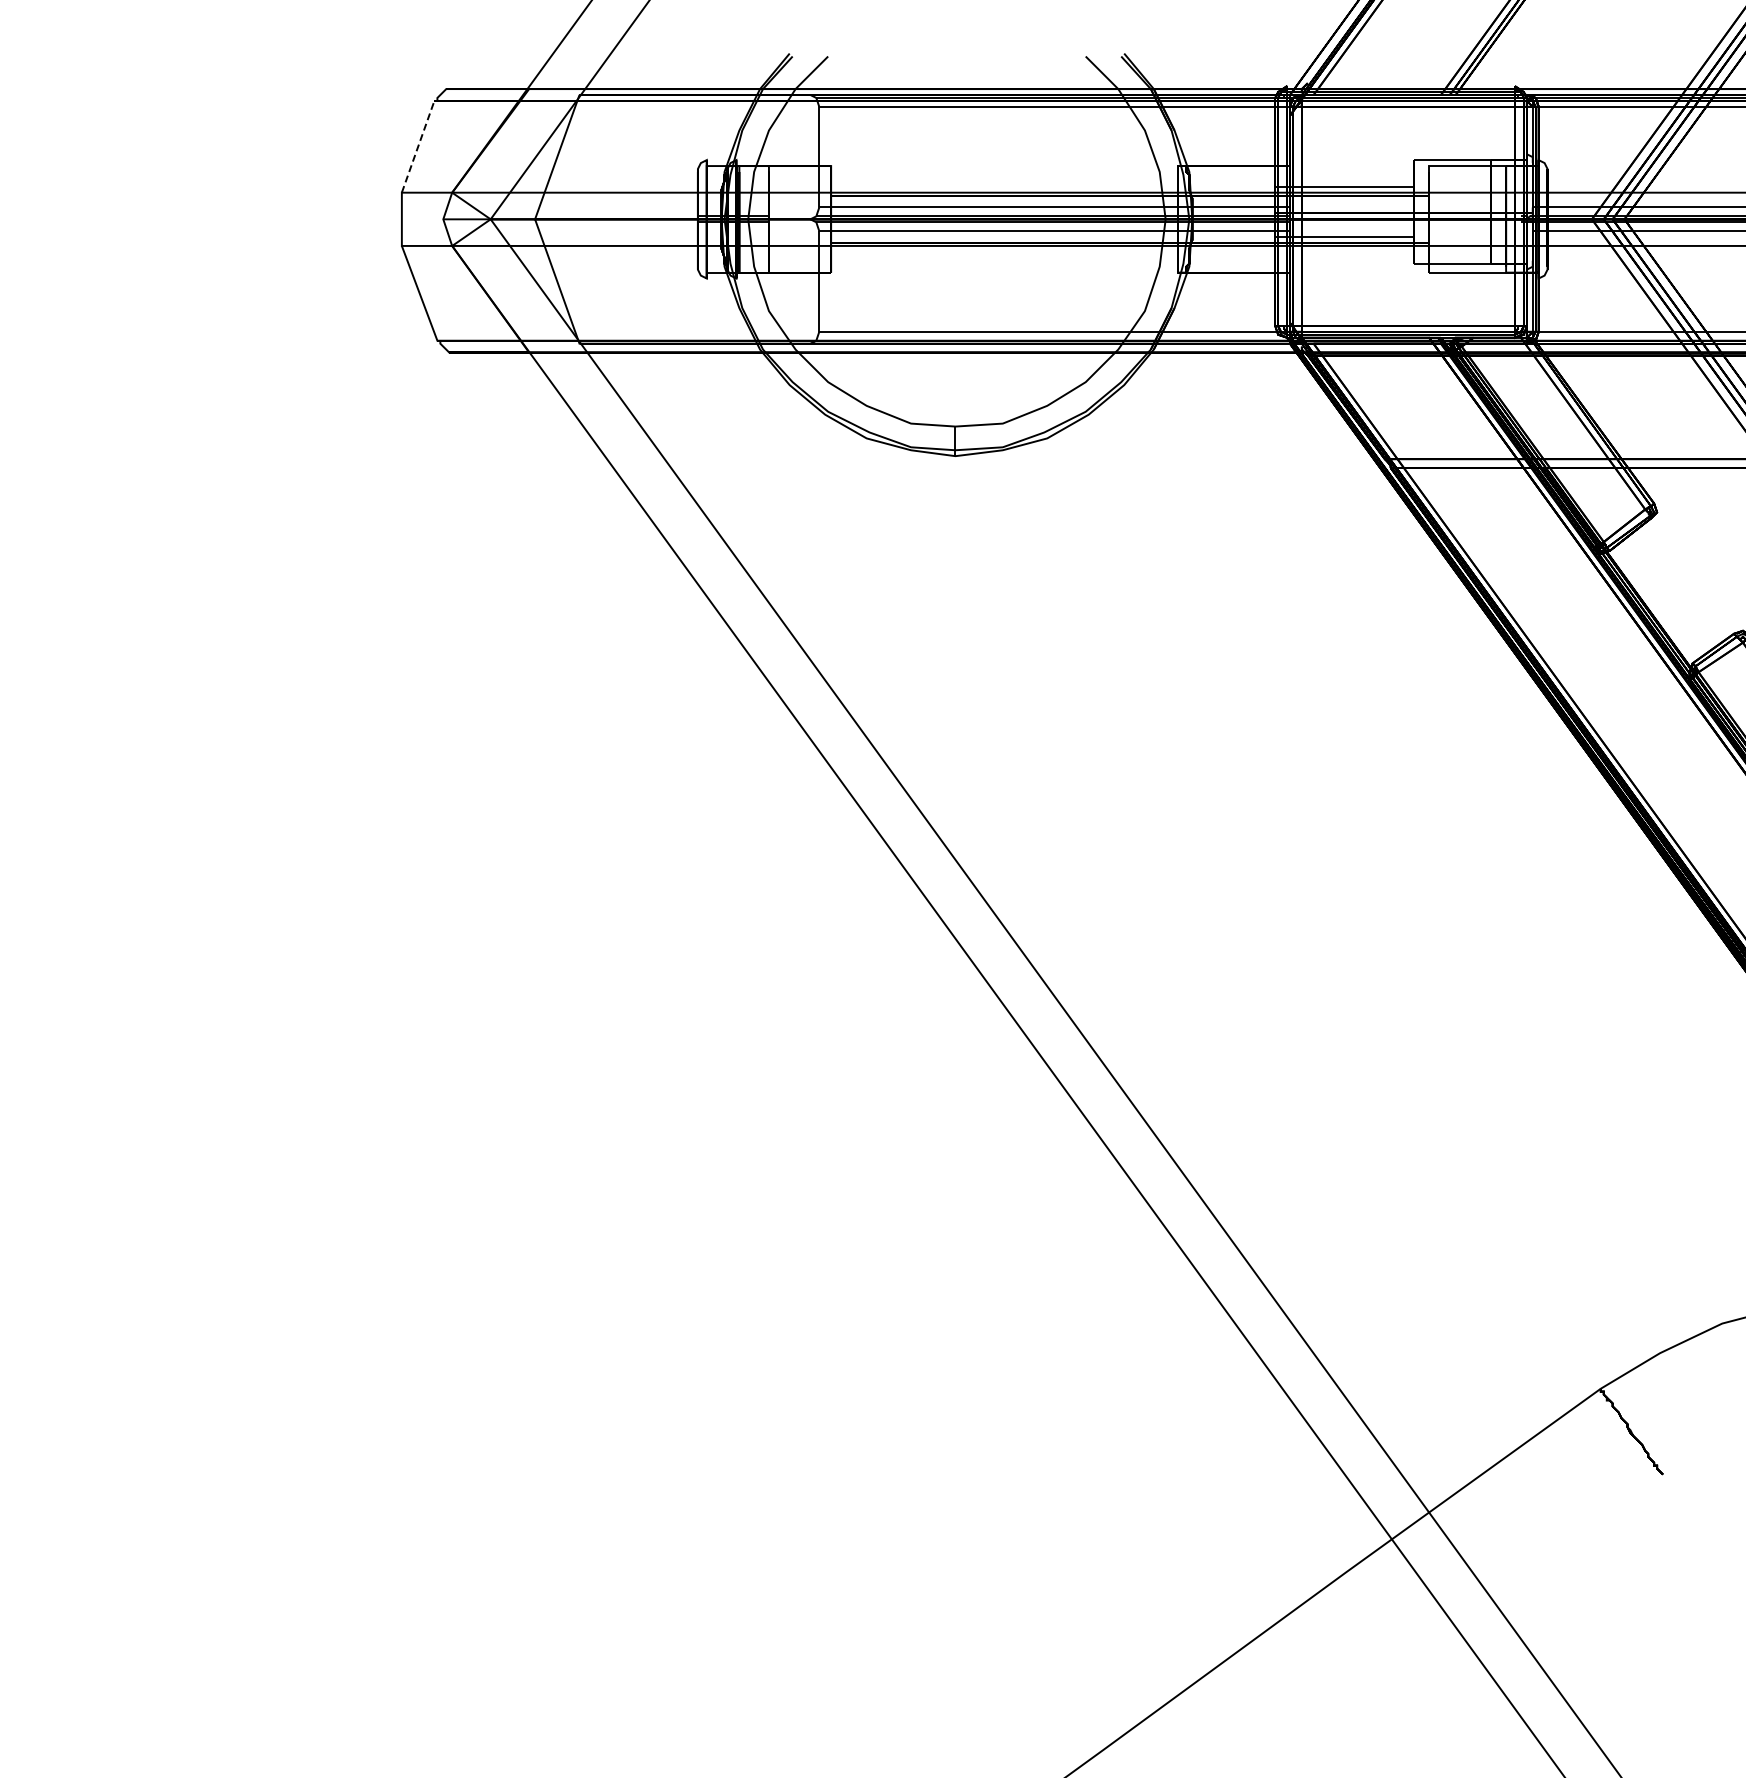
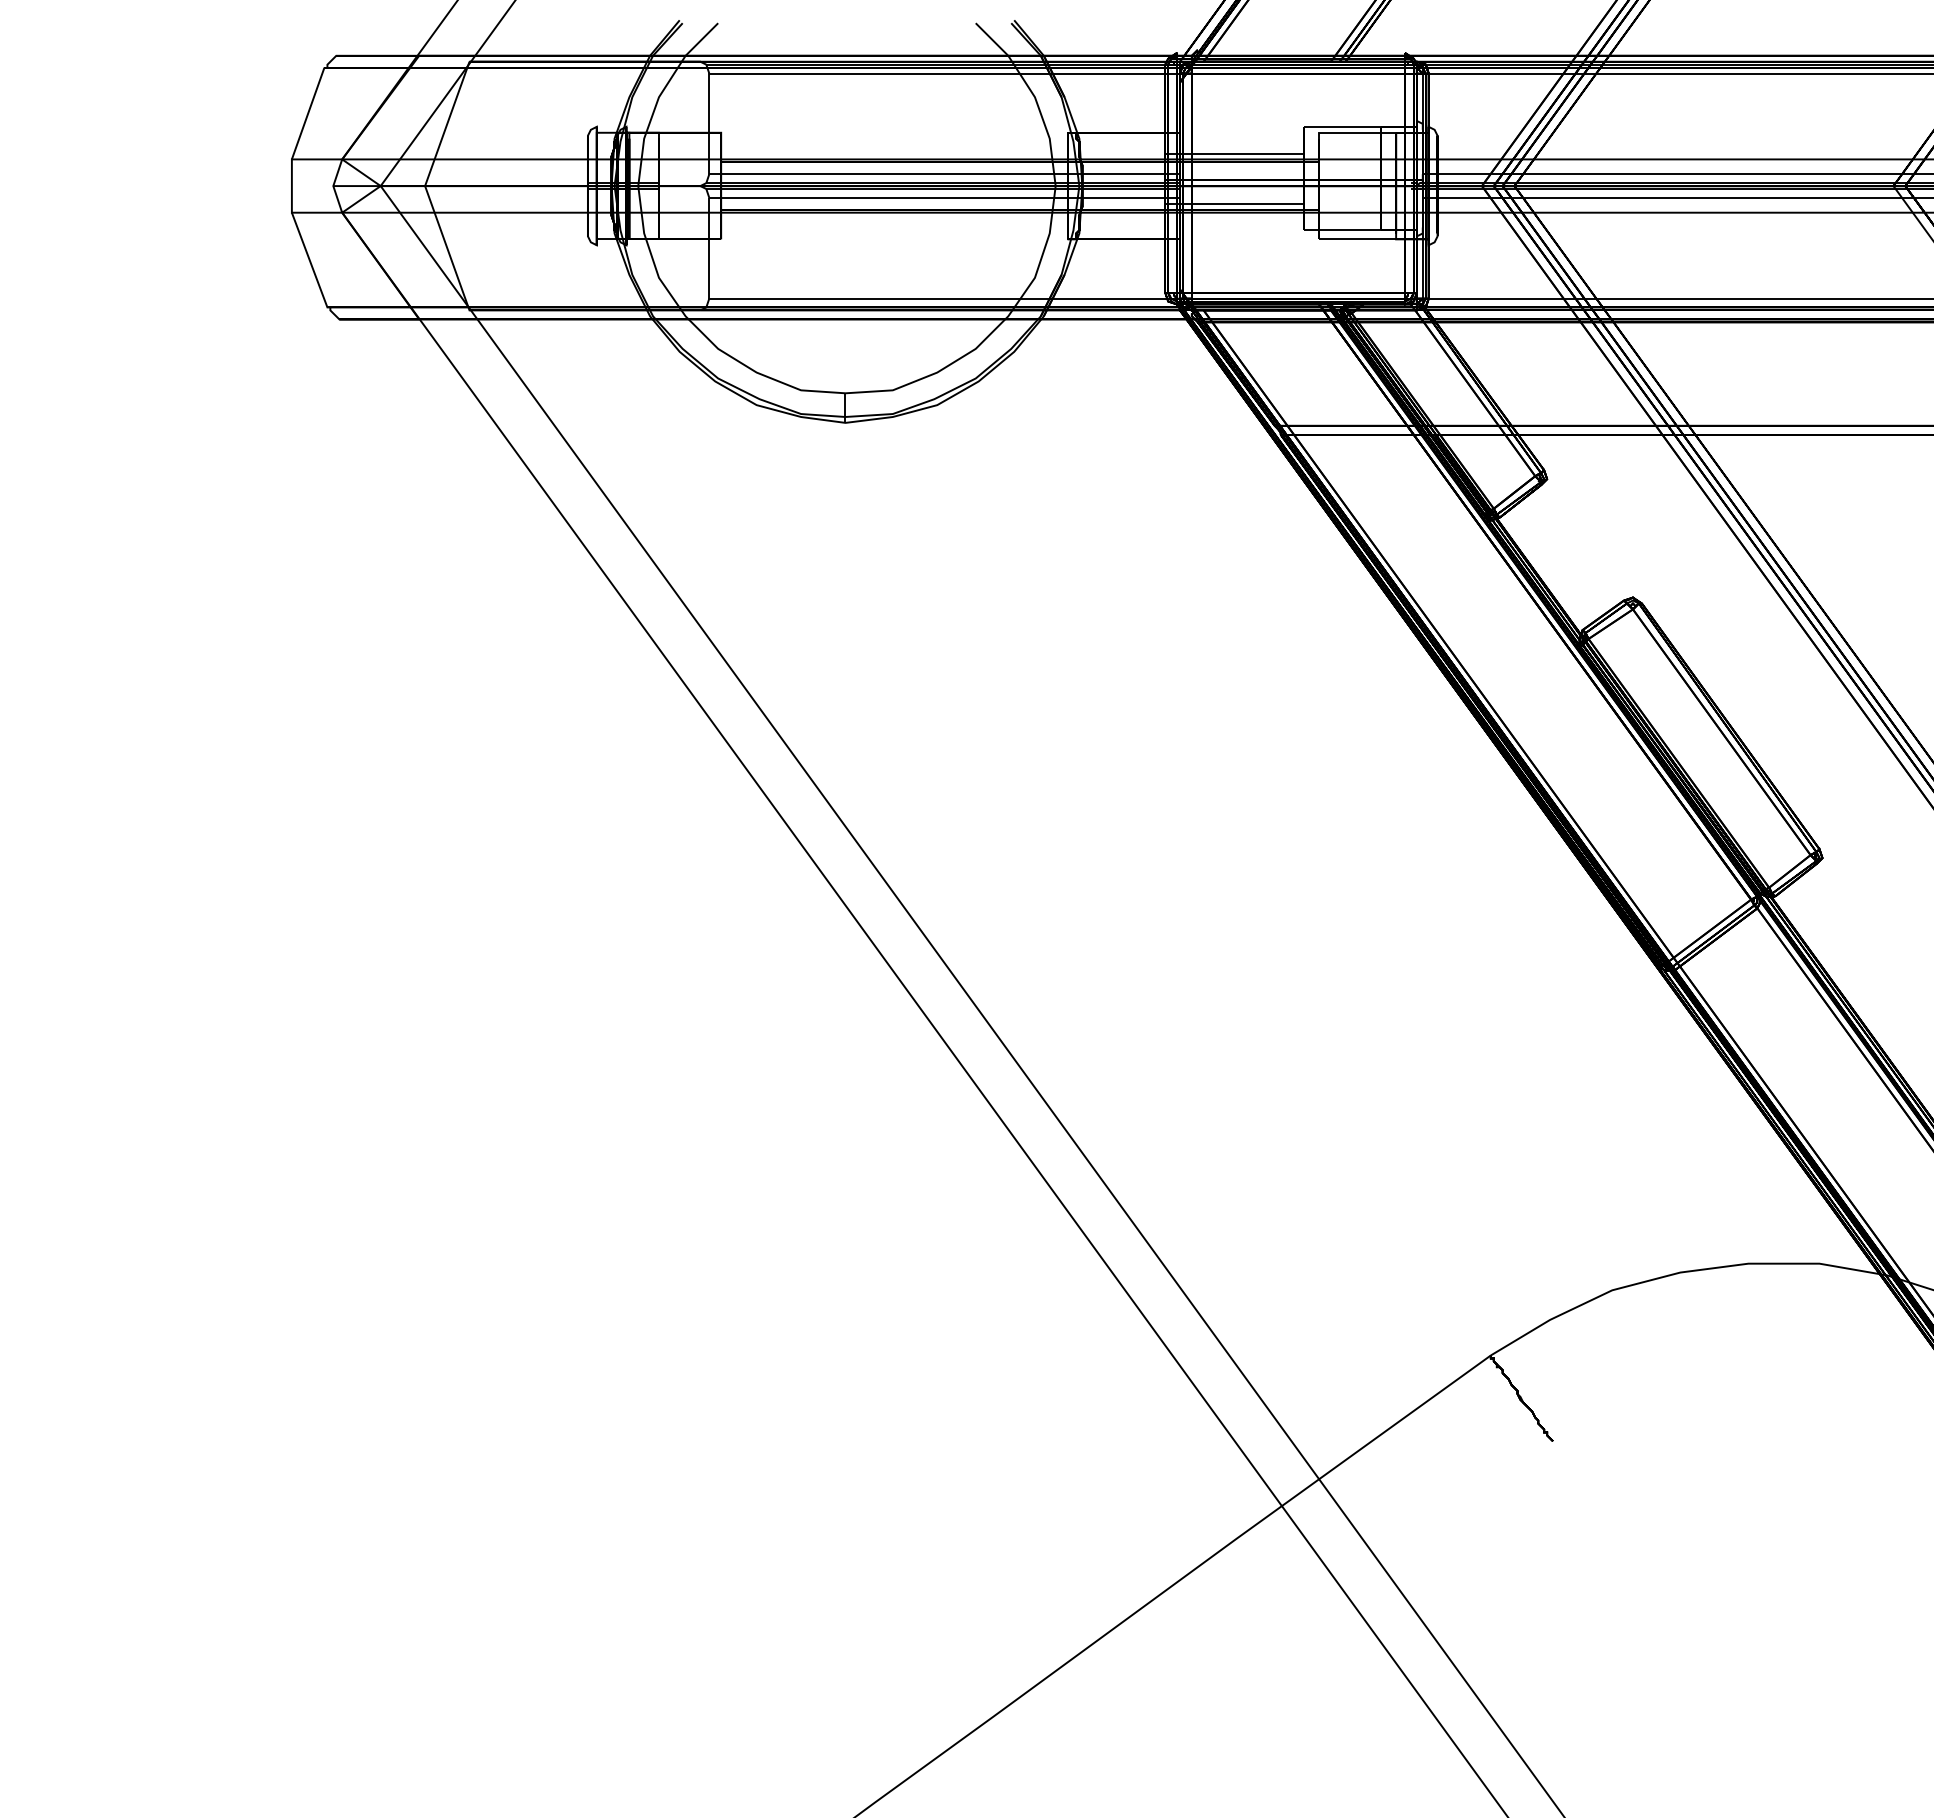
line: (418, 146) -> (308, 113), dashed -> solid

